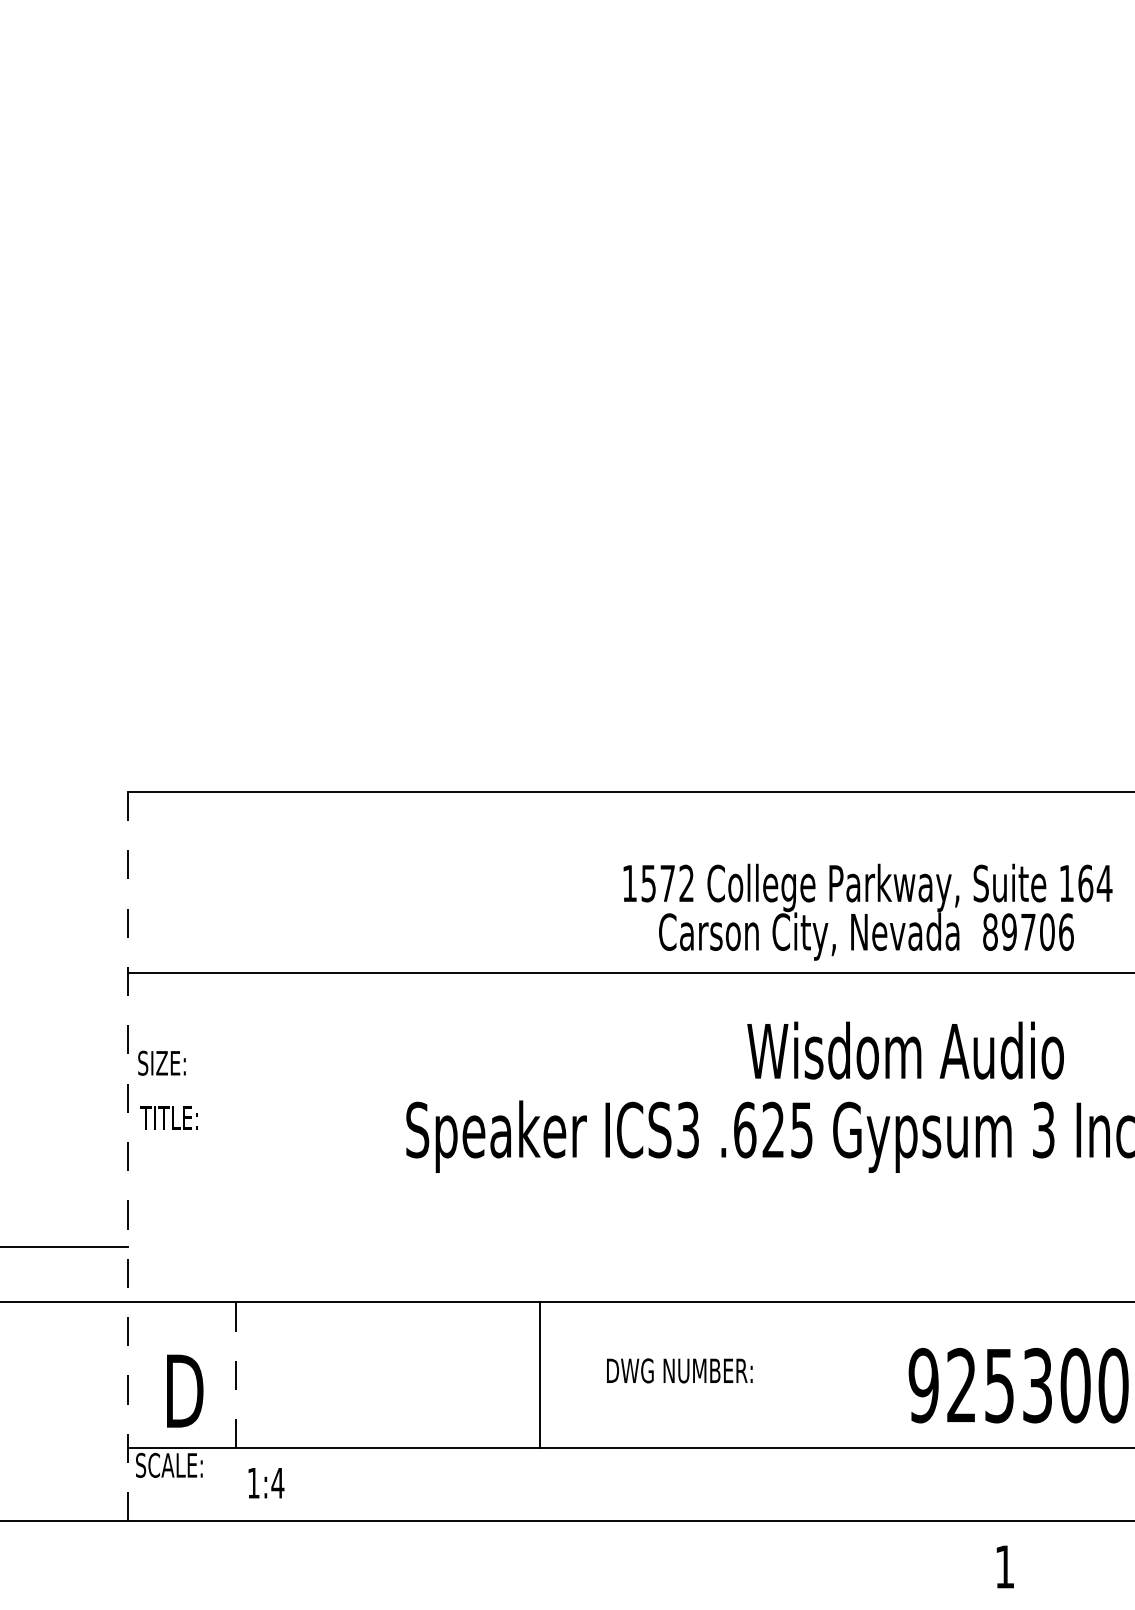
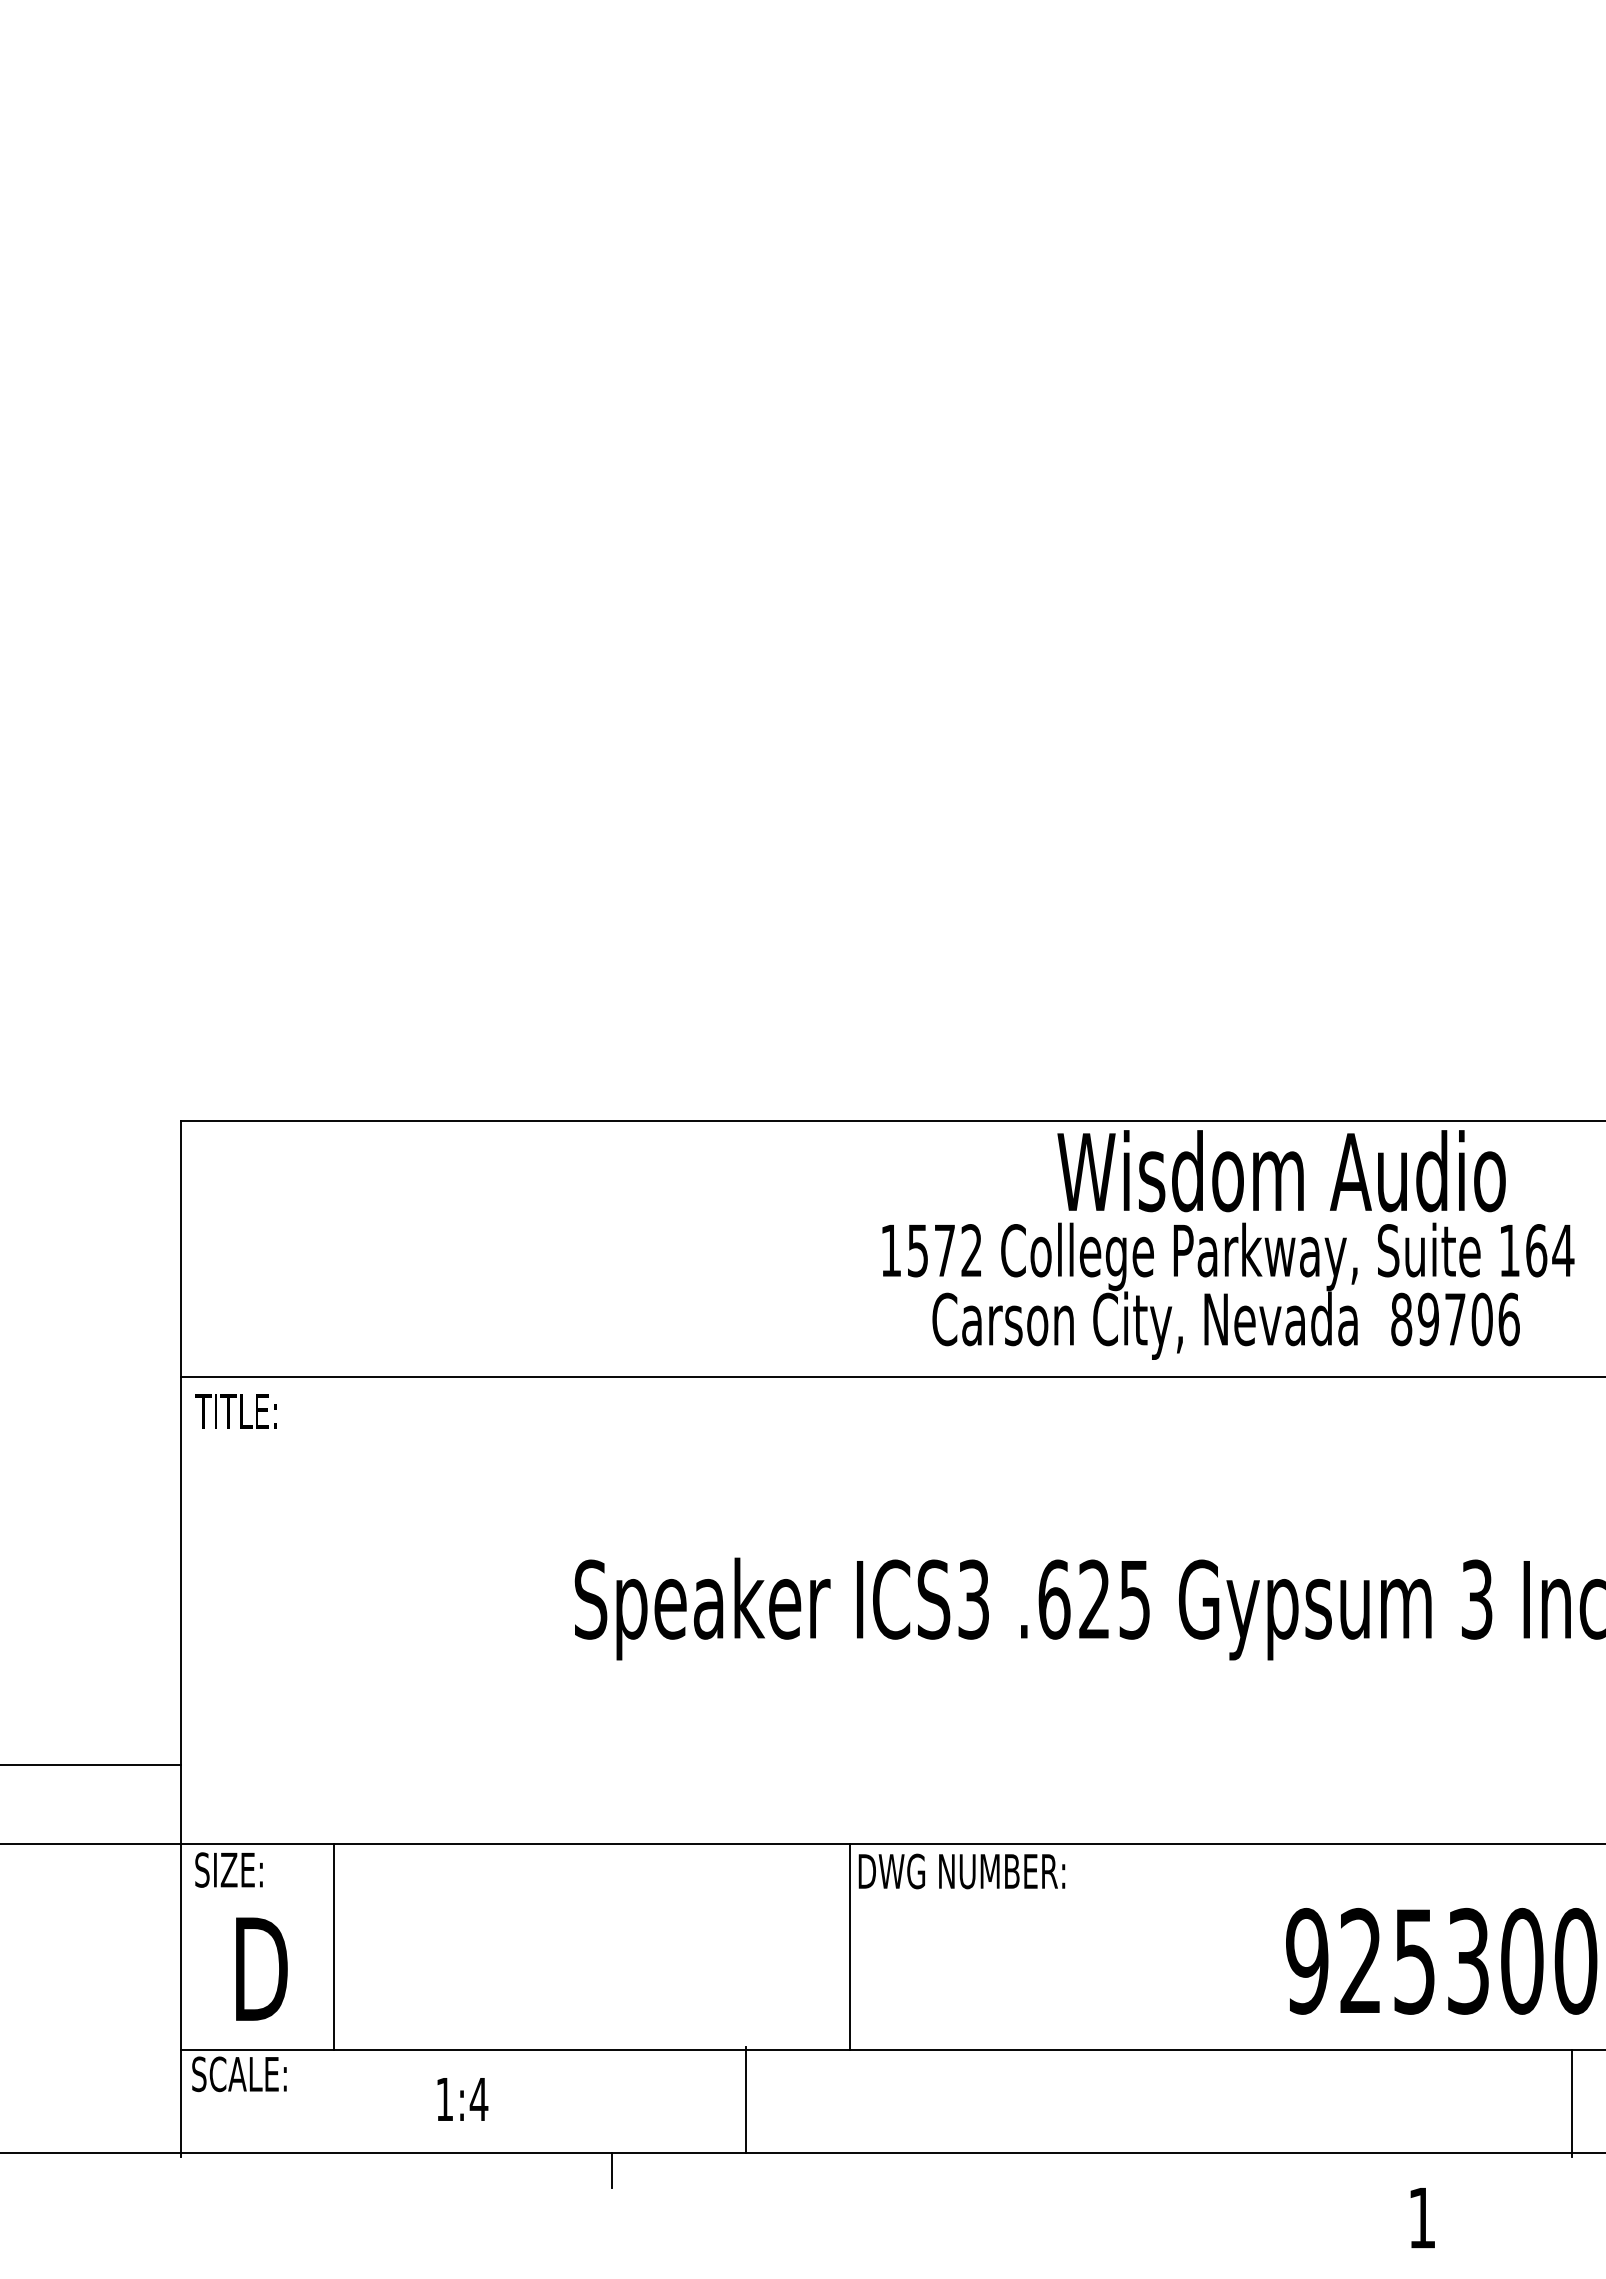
text: (905, 1050) -> (1281, 1171), moved
text: (161, 1062) -> (228, 1869), moved
text: (168, 1117) -> (235, 1411), moved
line: (127, 1157) -> (180, 1638), dashed -> solid
text: (679, 1370) -> (961, 1871), moved
line: (235, 1375) -> (333, 1947), dashed -> solid
line: (539, 1375) -> (849, 1946), moved
text: (266, 1483) -> (462, 2099), moved
line: (527, 1483) -> (746, 2099), added
line: (1111, 1486) -> (1572, 2103), added
line: (432, 1533) -> (612, 2170), added

